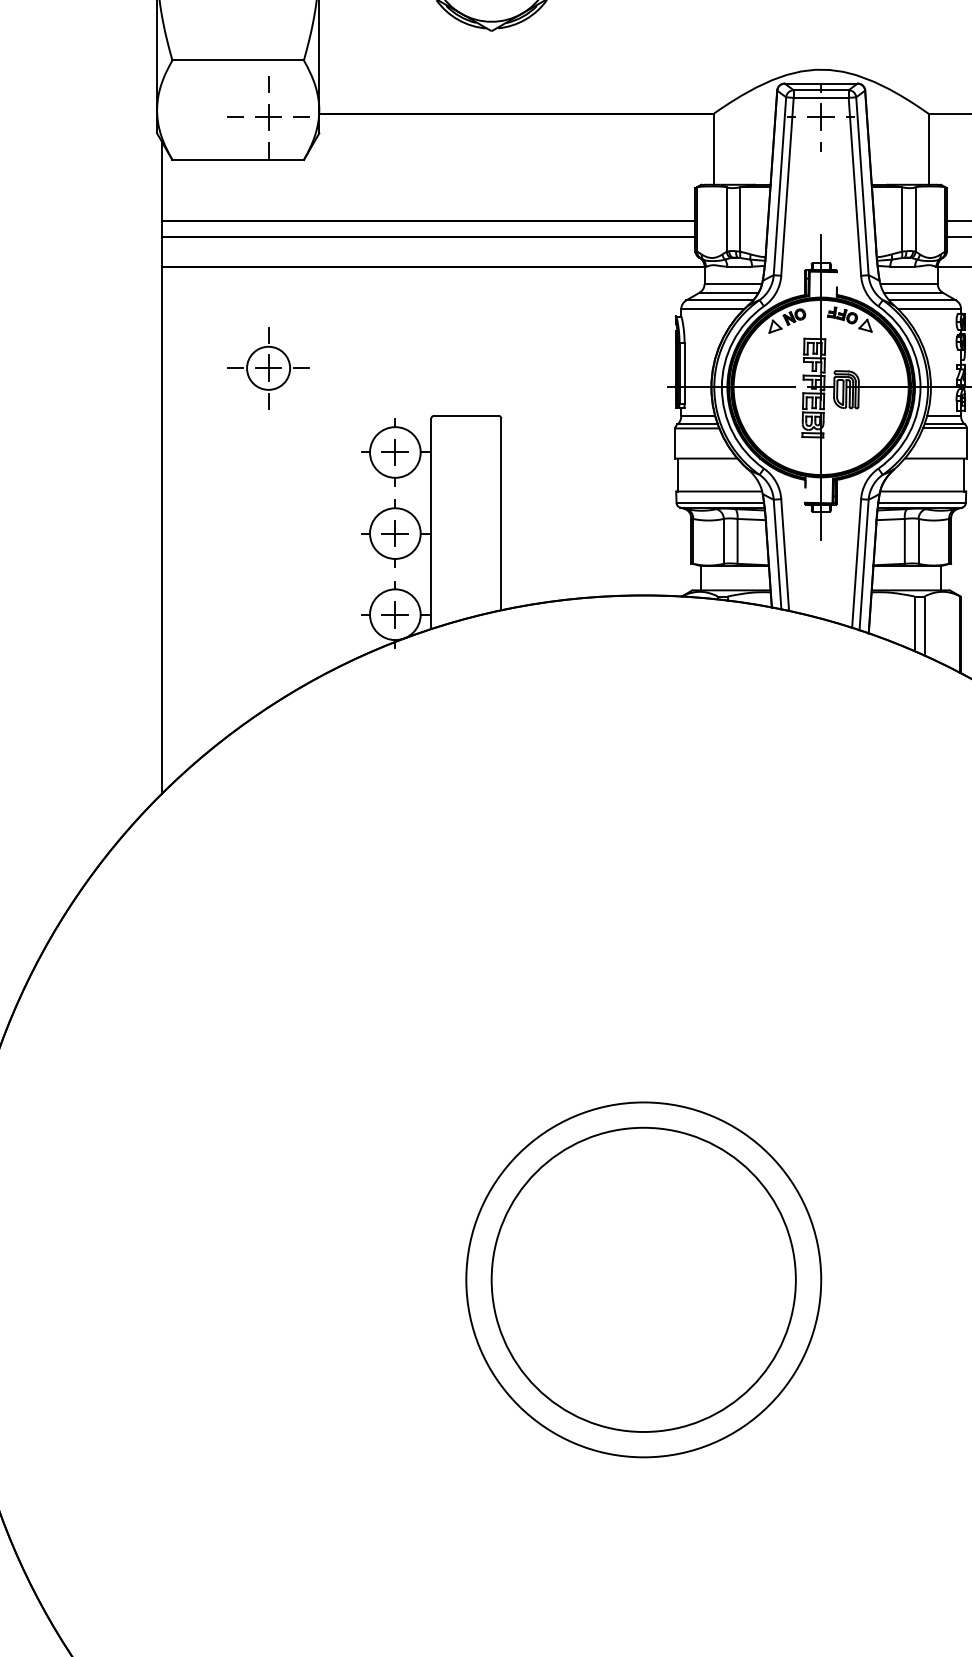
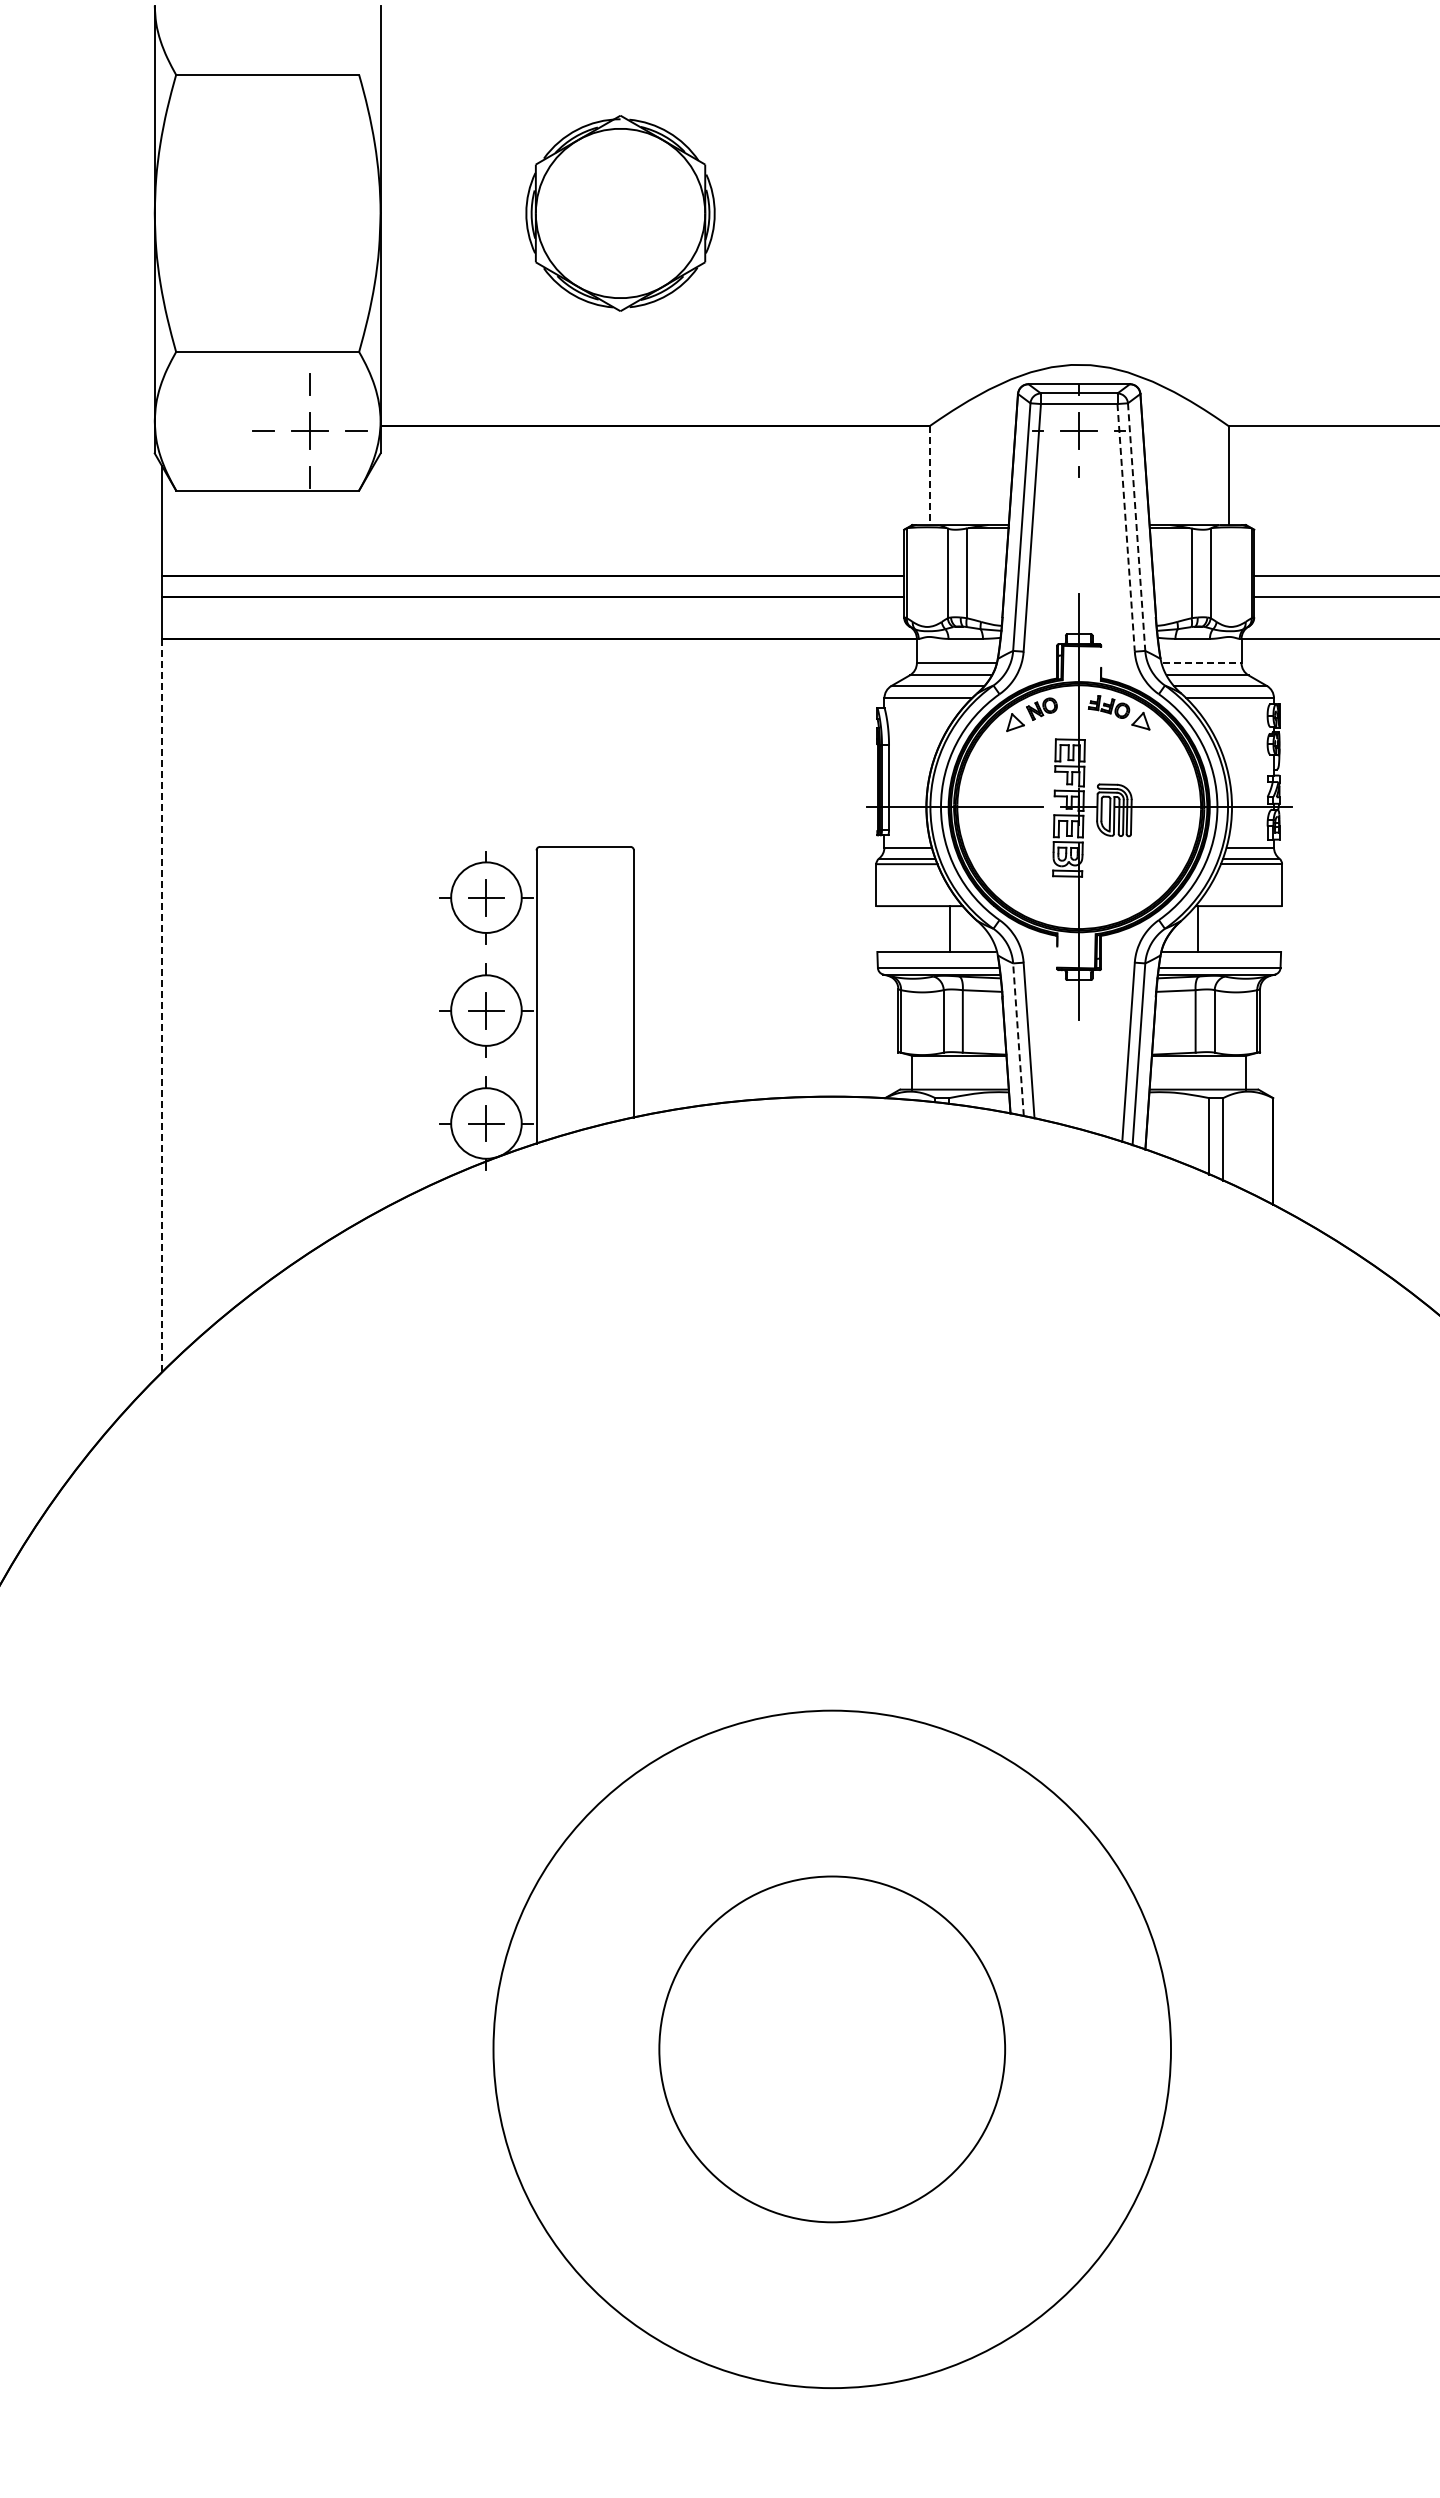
line: (713, 149) -> (929, 476), solid -> dashed
line: (862, 186) -> (1136, 527), solid -> dashed
line: (855, 187) -> (1126, 528), solid -> dashed
line: (909, 284) -> (1202, 663), solid -> dashed
part: (268, 368) -> (309, 780), removed
line: (677, 475) -> (949, 929), moved
line: (964, 475) -> (1197, 929), moved
line: (161, 529) -> (161, 1005), solid -> dashed
line: (777, 554) -> (1018, 1039), solid -> dashed
circle: (643, 1279) -> (831, 2049), size x1.6
circle: (643, 1279) -> (832, 2049), size x0.7

